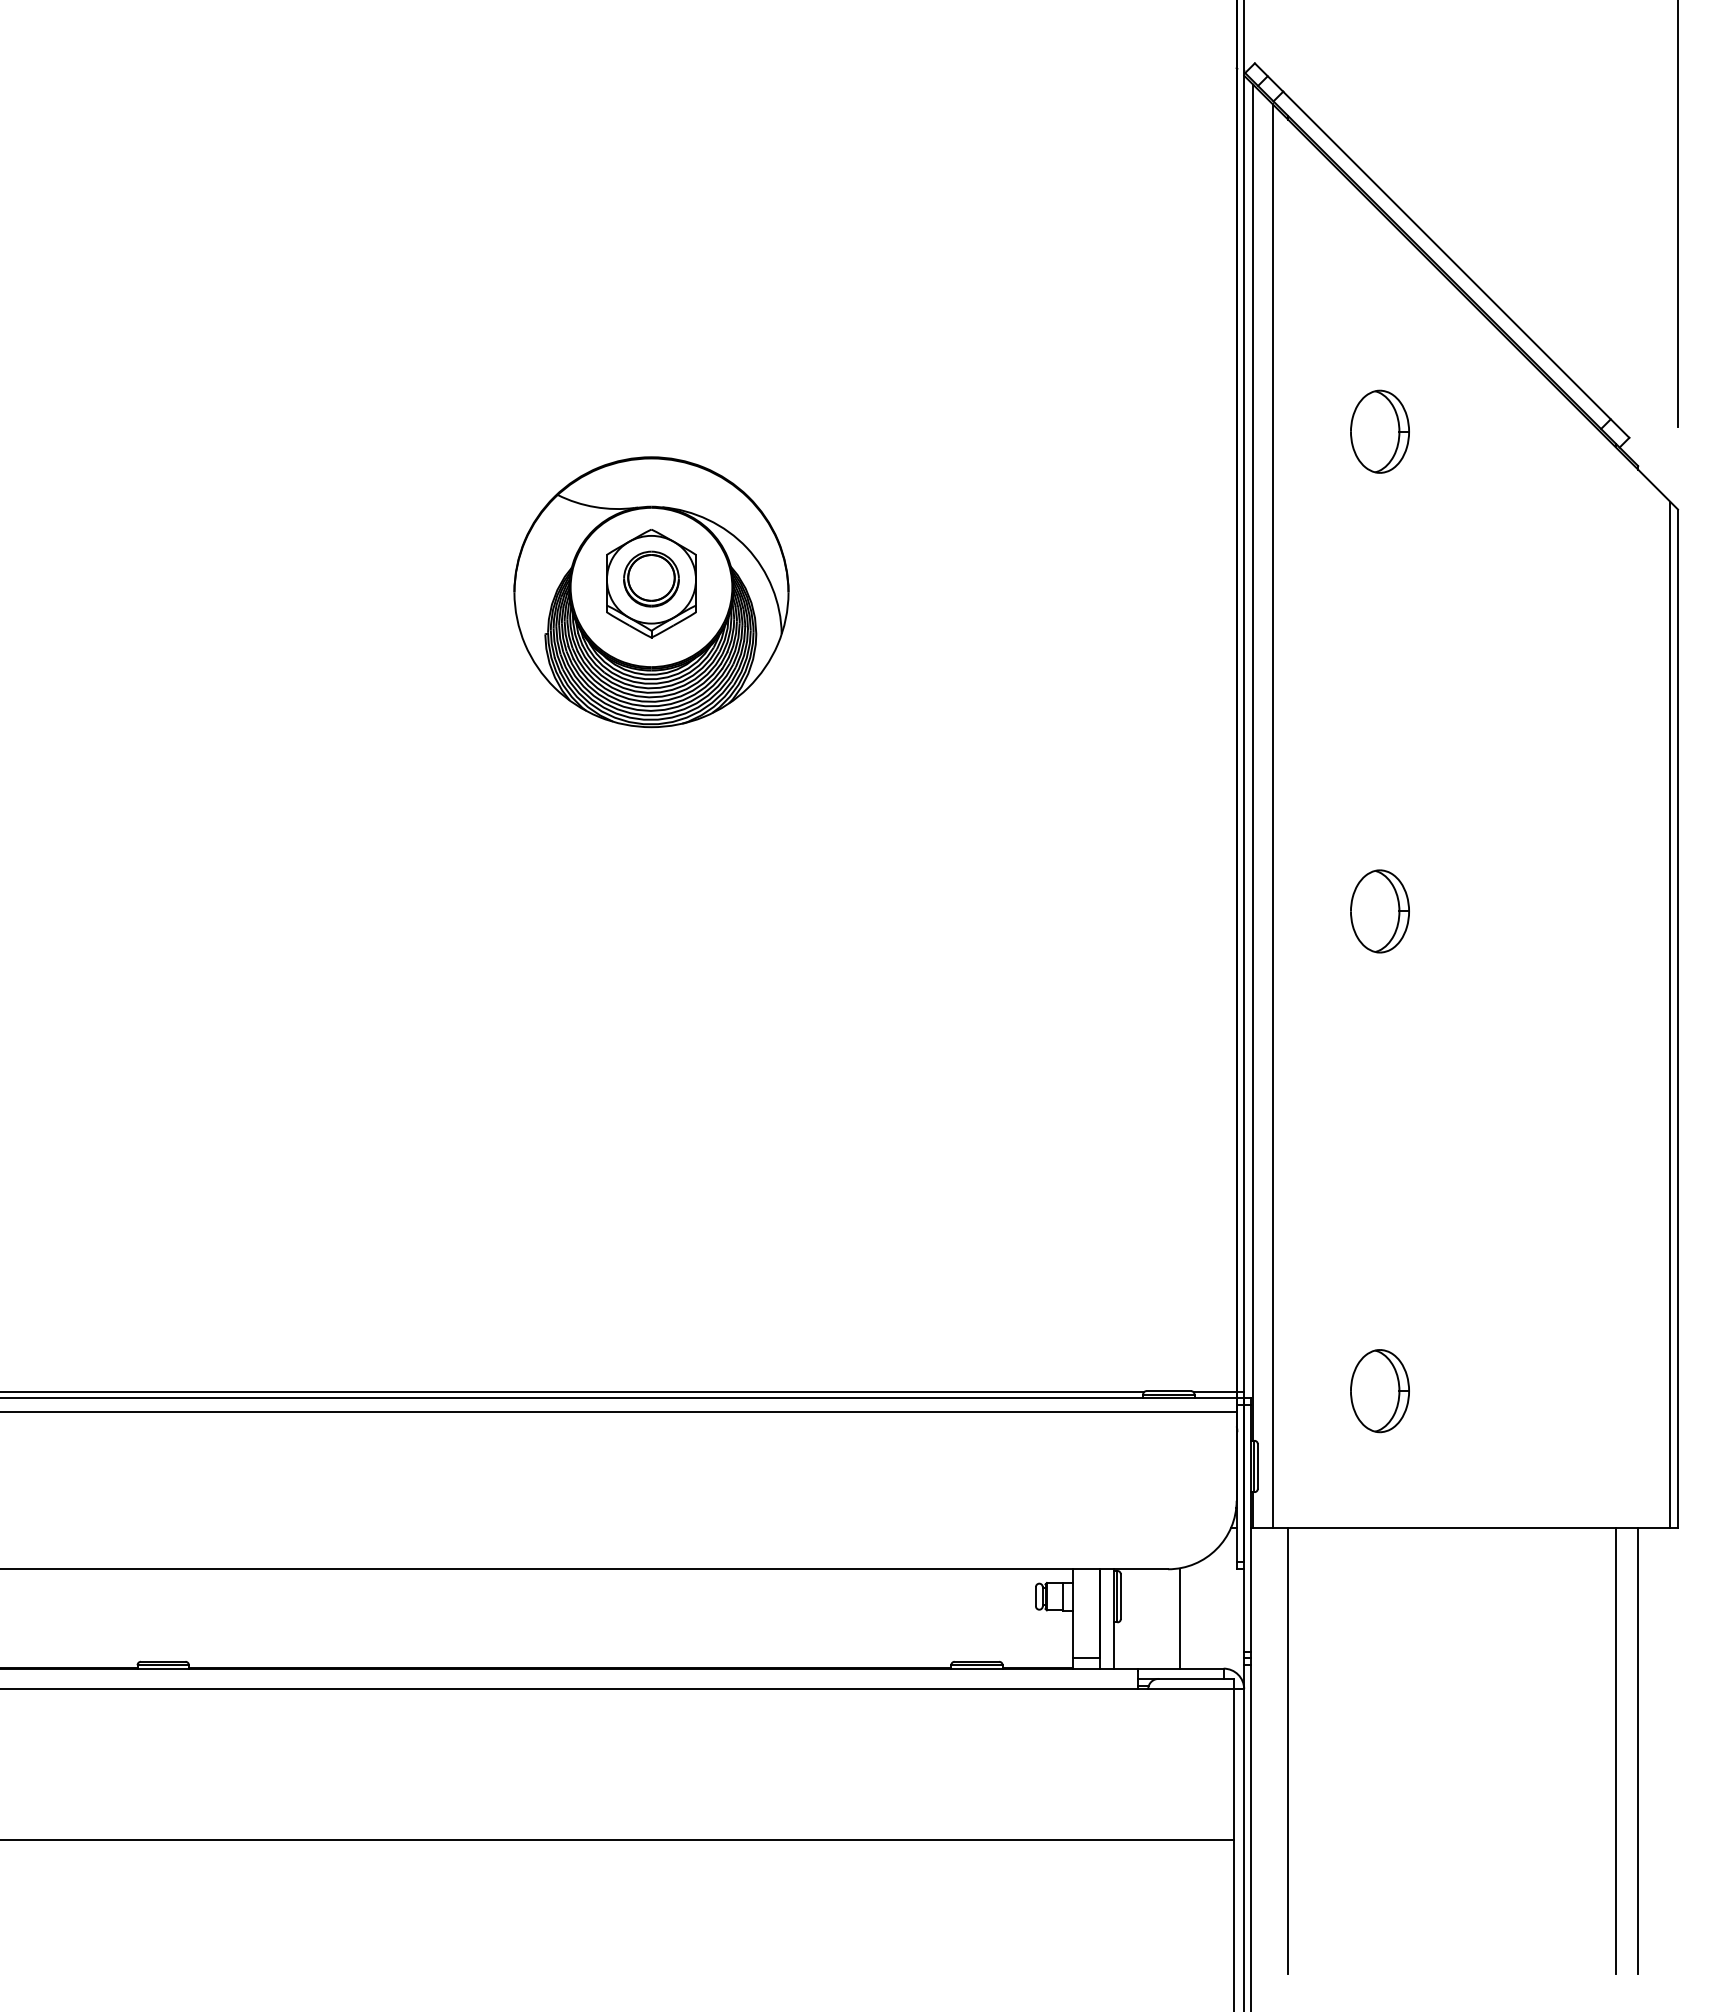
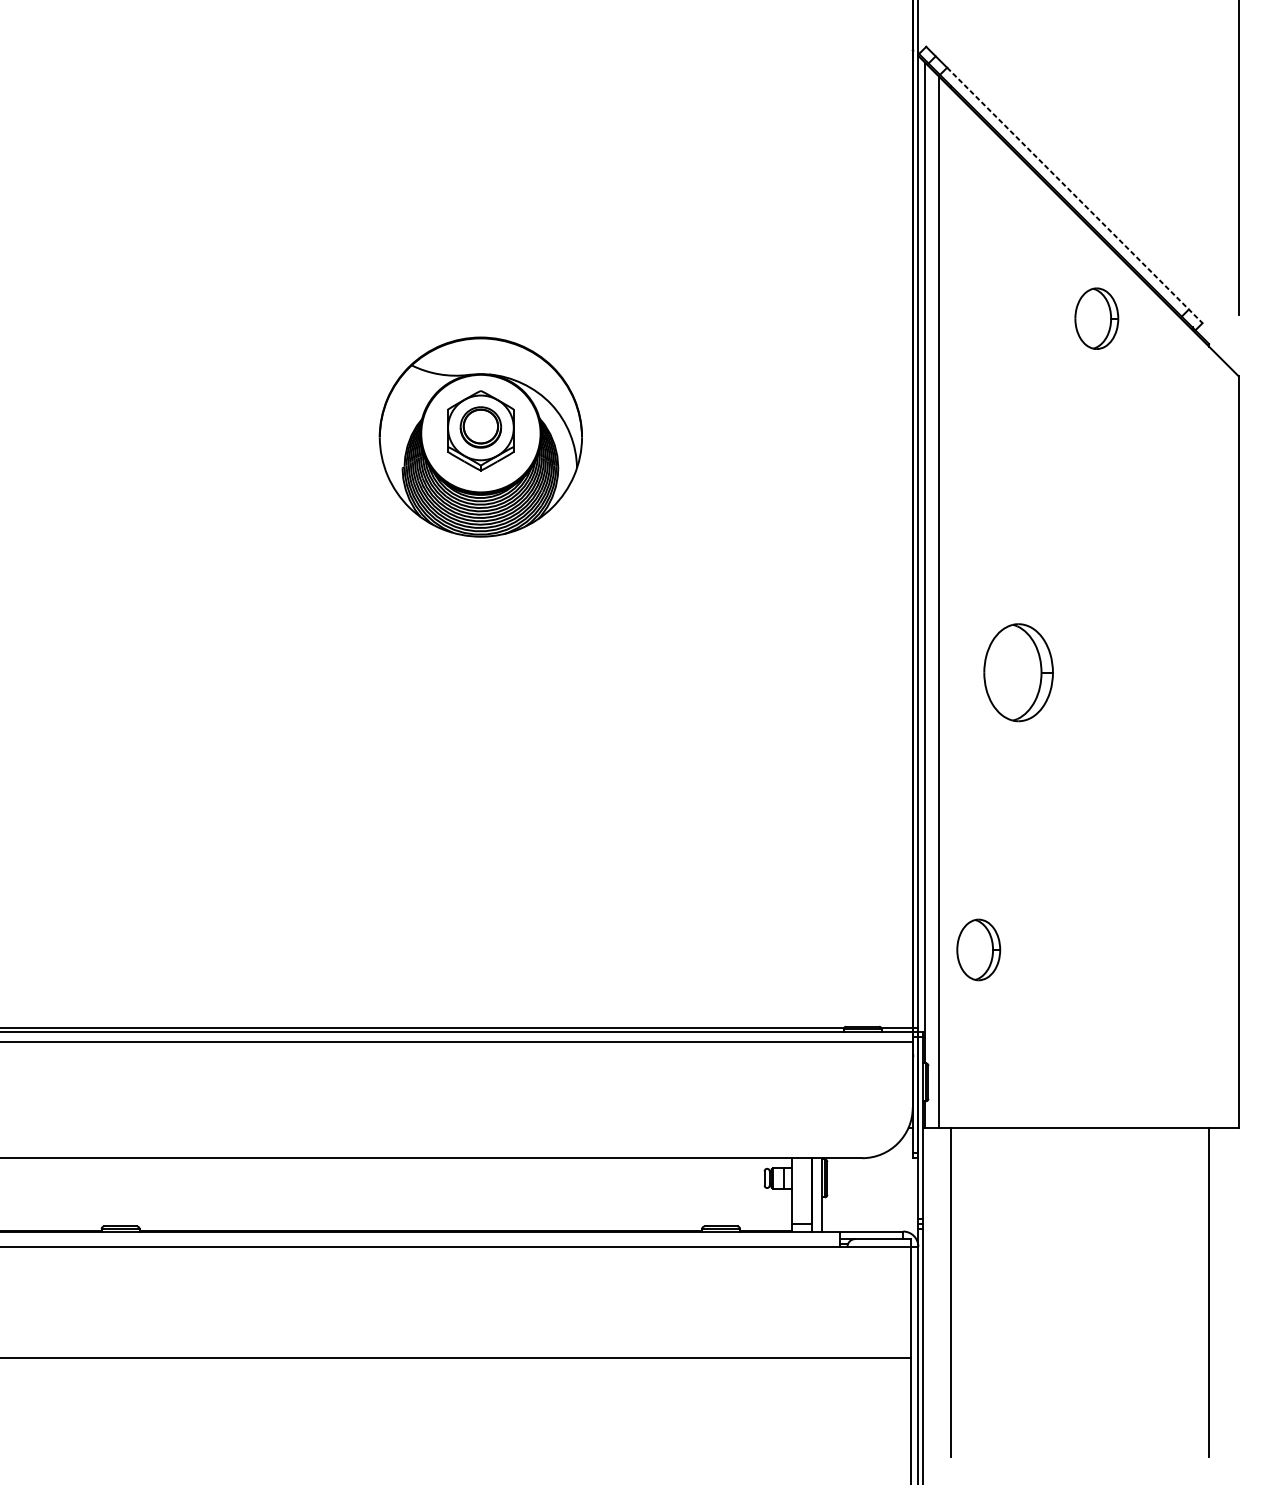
line: (1456, 264) -> (1075, 195), solid -> dashed
part: (1379, 431) -> (1096, 318), moved
part: (1379, 911) -> (1018, 672), size x1.6
line: (1669, 1014) -> (1232, 748), removed
part: (1379, 1391) -> (978, 950), moved
line: (1179, 1618) -> (870, 1194), removed
line: (1615, 1750) -> (1192, 1291), removed

